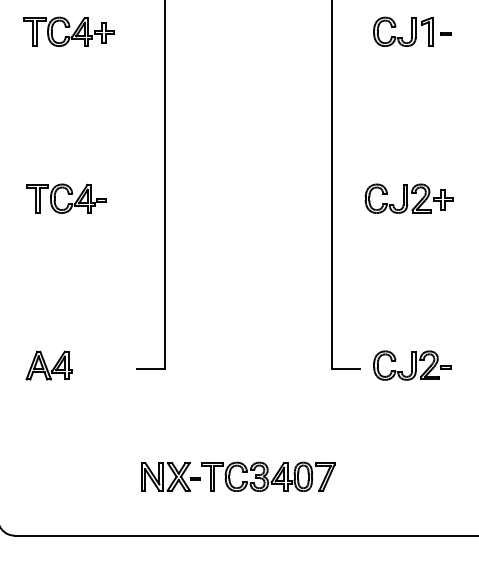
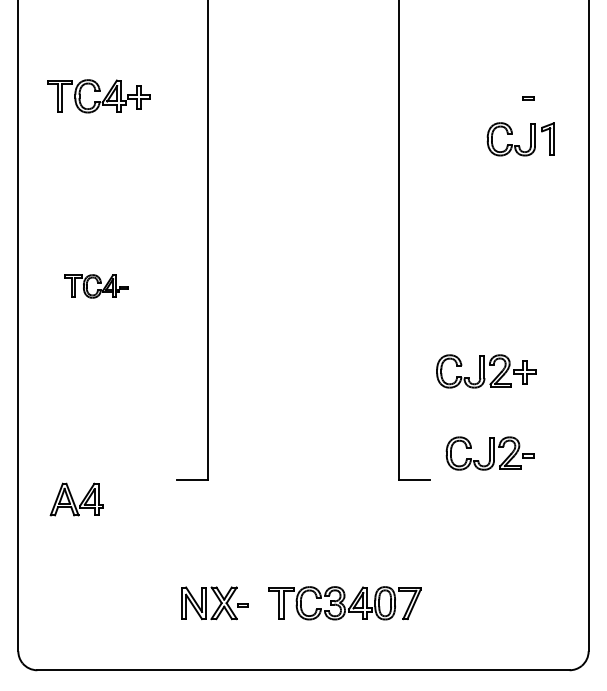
part: (402, 37) -> (519, 145), moved
part: (65, 198) -> (95, 286), size x0.7
part: (409, 198) -> (486, 371), moved
part: (49, 365) -> (76, 499), moved
part: (411, 365) -> (489, 453), moved
part: (267, 477) -> (344, 603), moved

